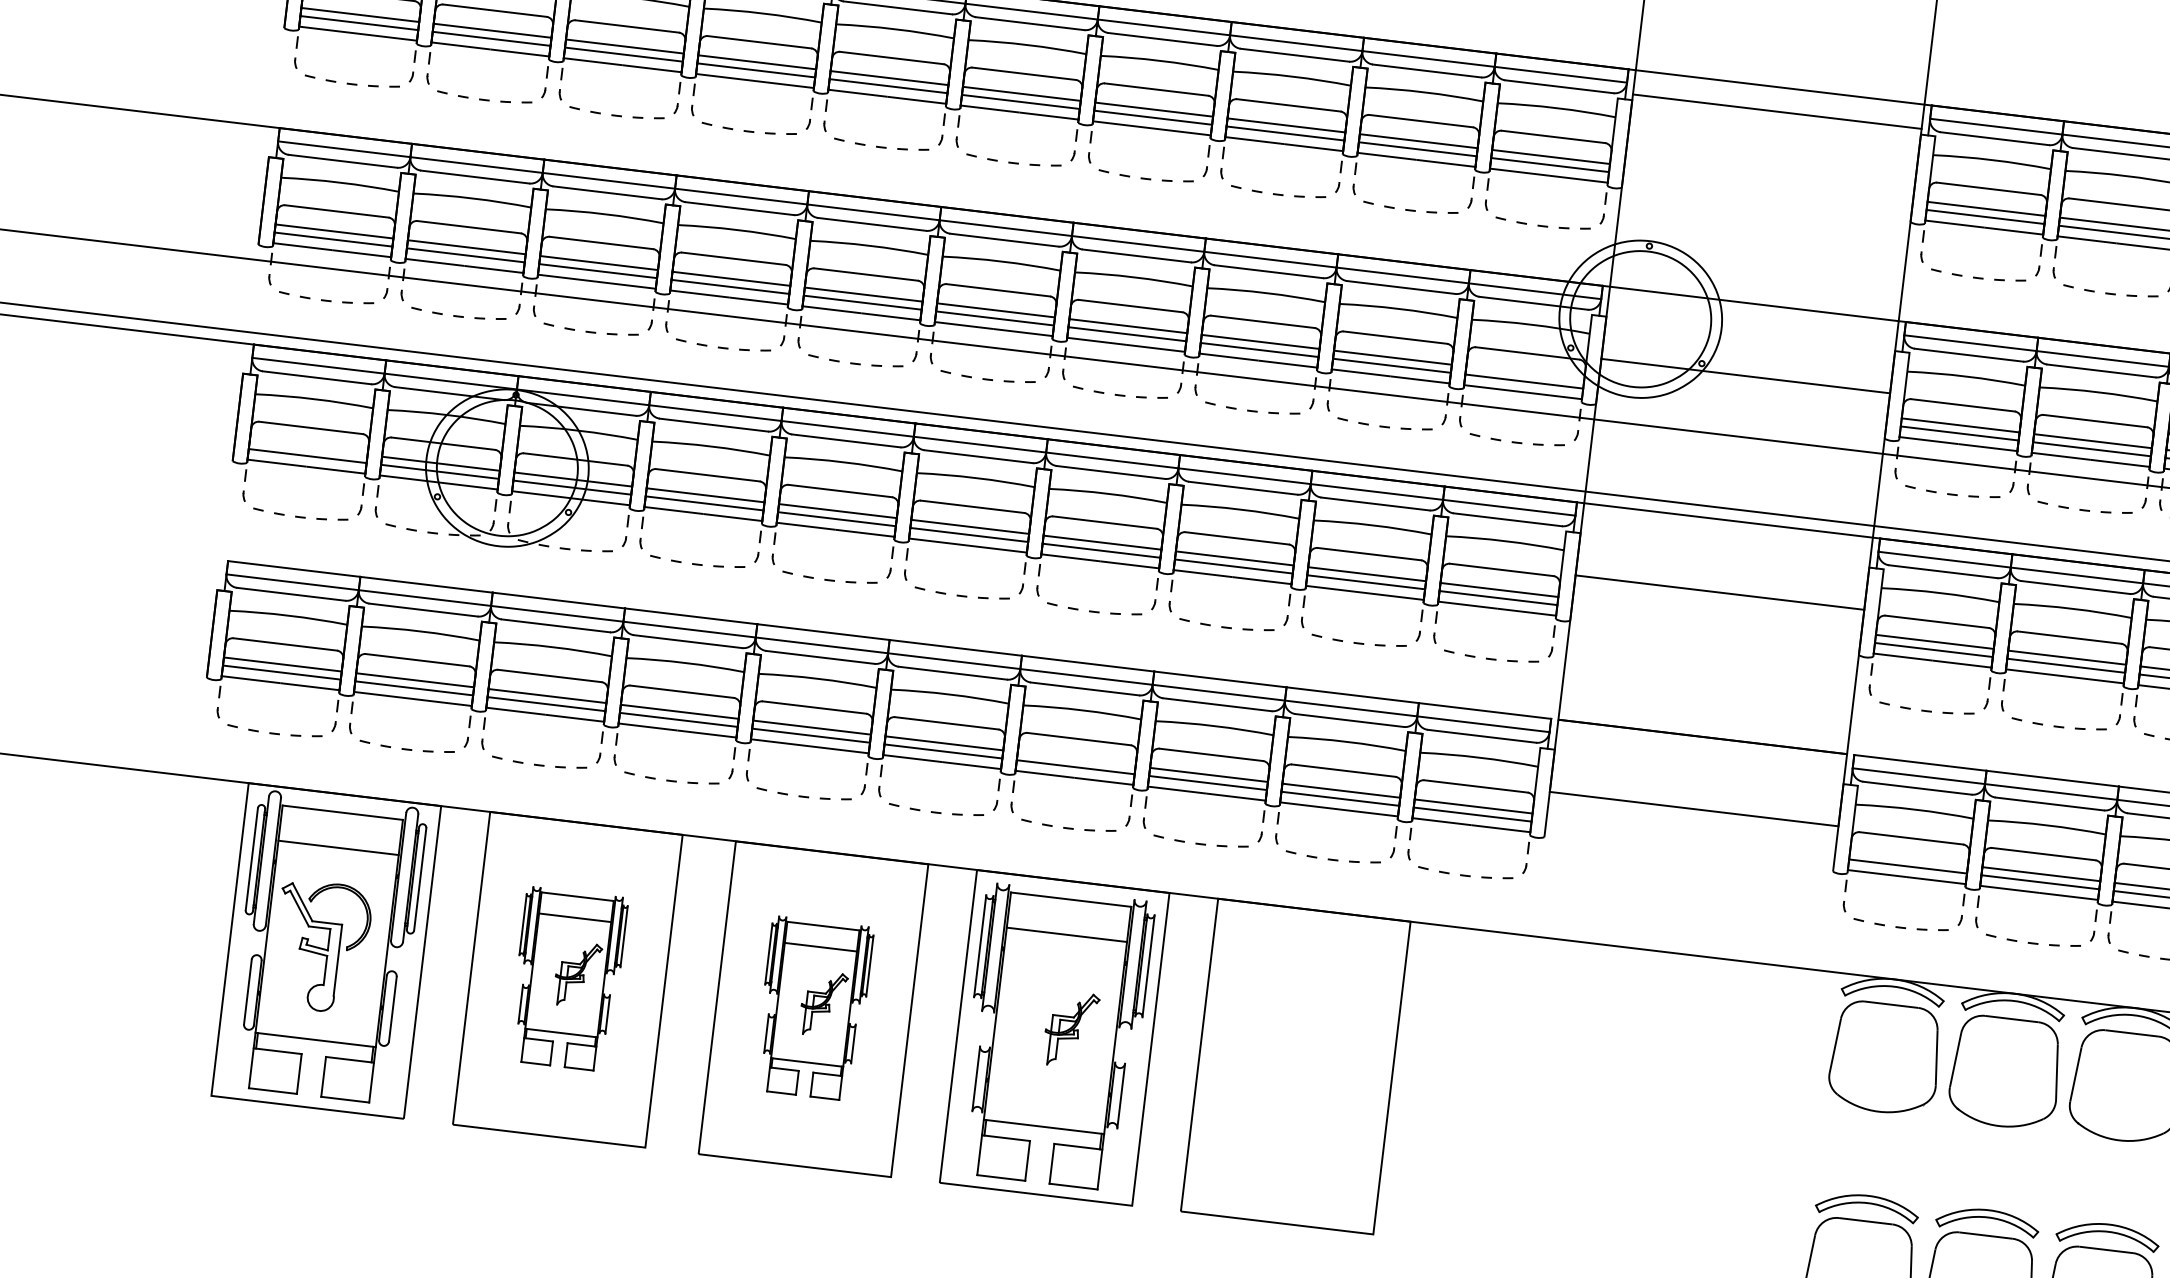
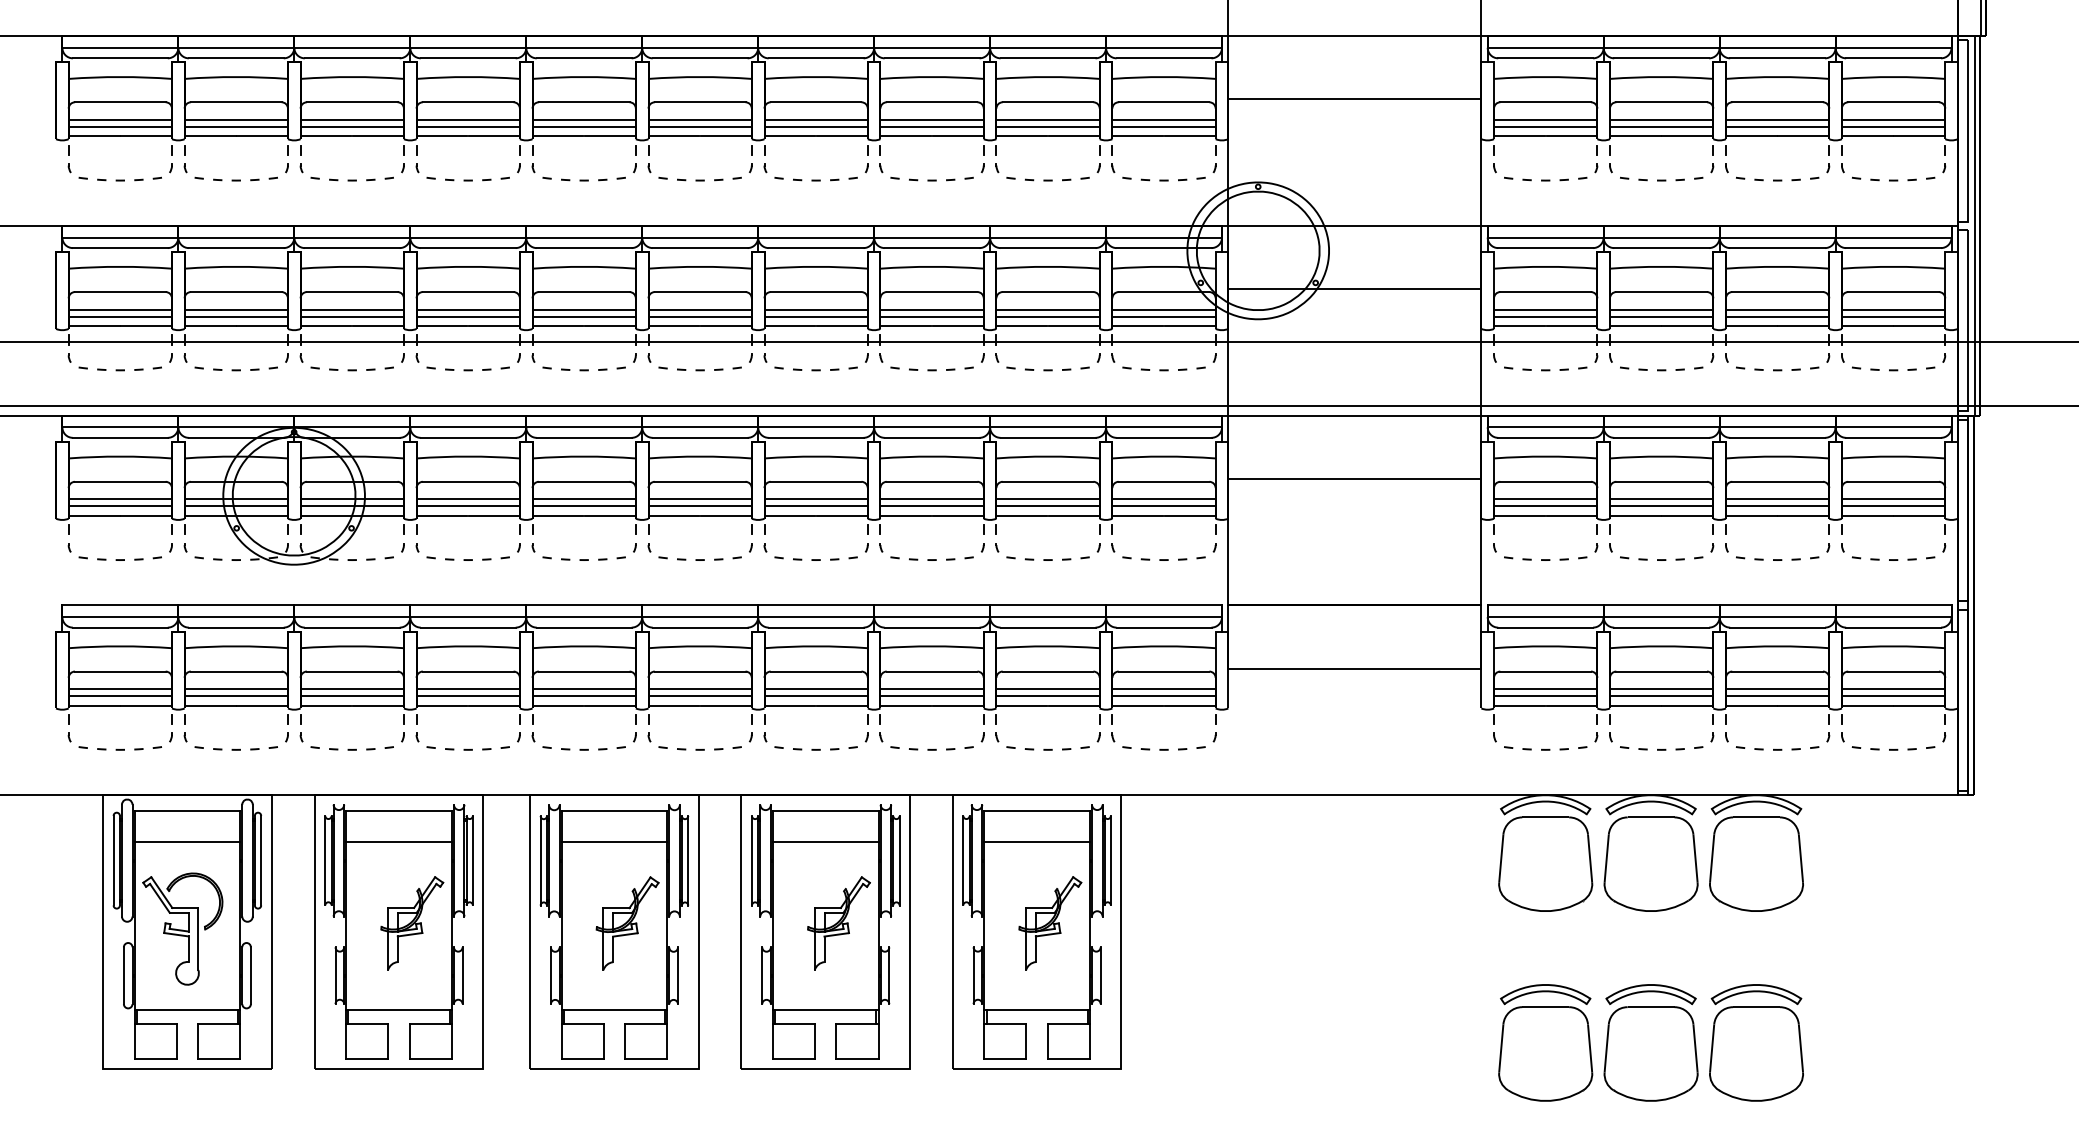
line: (1776, 111) -> (1354, 99), moved
line: (1524, 373) -> (1163, 309), added
line: (307, 448) -> (119, 499), added
line: (1075, 759) -> (815, 689), added
line: (1908, 858) -> (1545, 689), added
part: (567, 978) -> (398, 931), size x1.67
part: (813, 1008) -> (614, 931), size x1.67
part: (1070, 1029) -> (838, 923), size x1.43
part: (1295, 1065) -> (1036, 931), added

